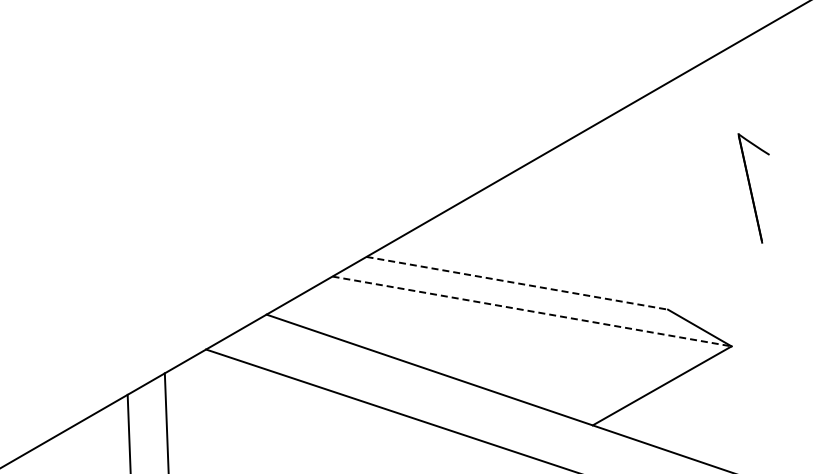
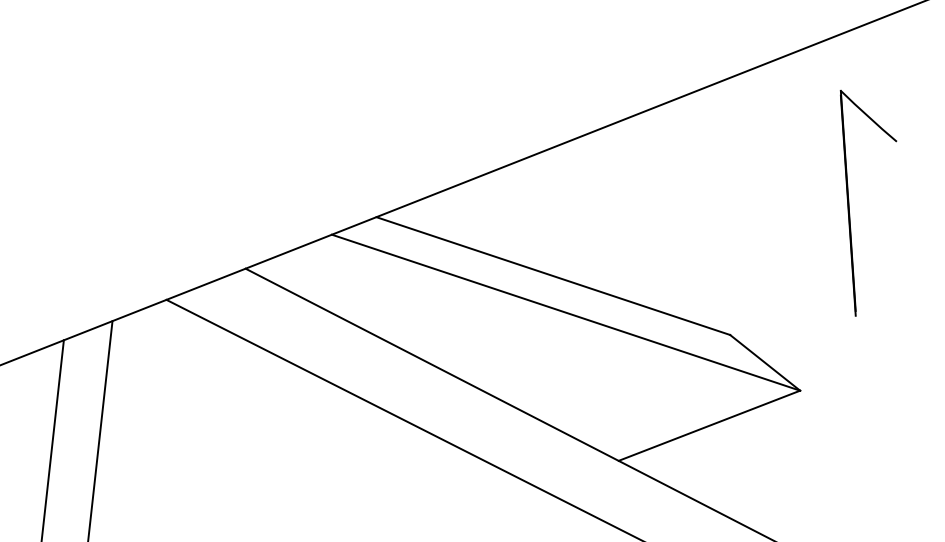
part: (753, 188) -> (854, 204), size x1.67
line: (517, 283) -> (553, 276), dashed -> solid
line: (532, 311) -> (566, 312), dashed -> solid

